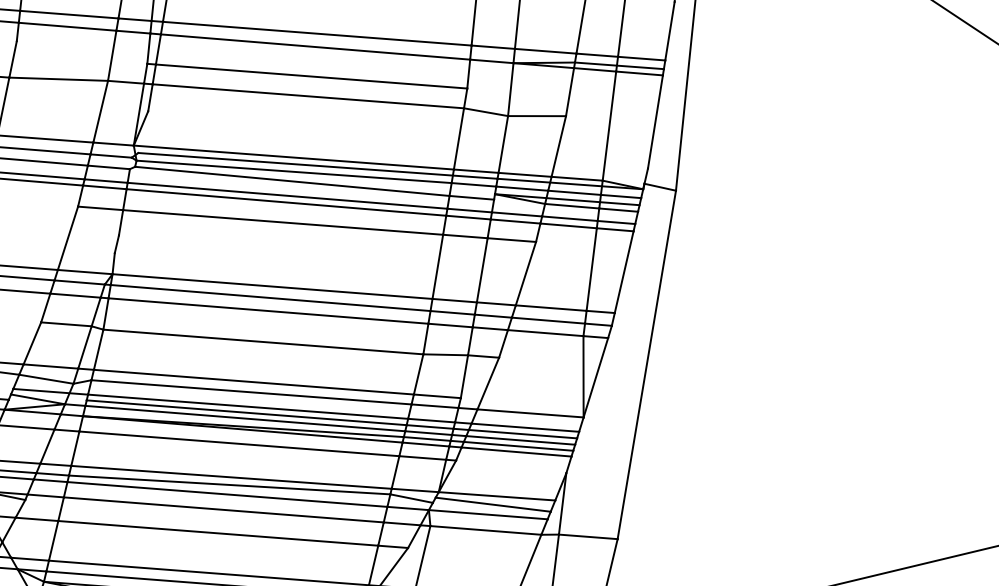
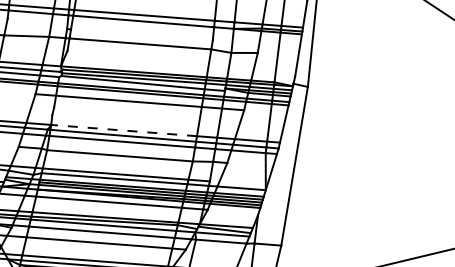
line: (310, 75) -> (141, 34), removed
line: (271, 286) -> (123, 130), solid -> dashed

